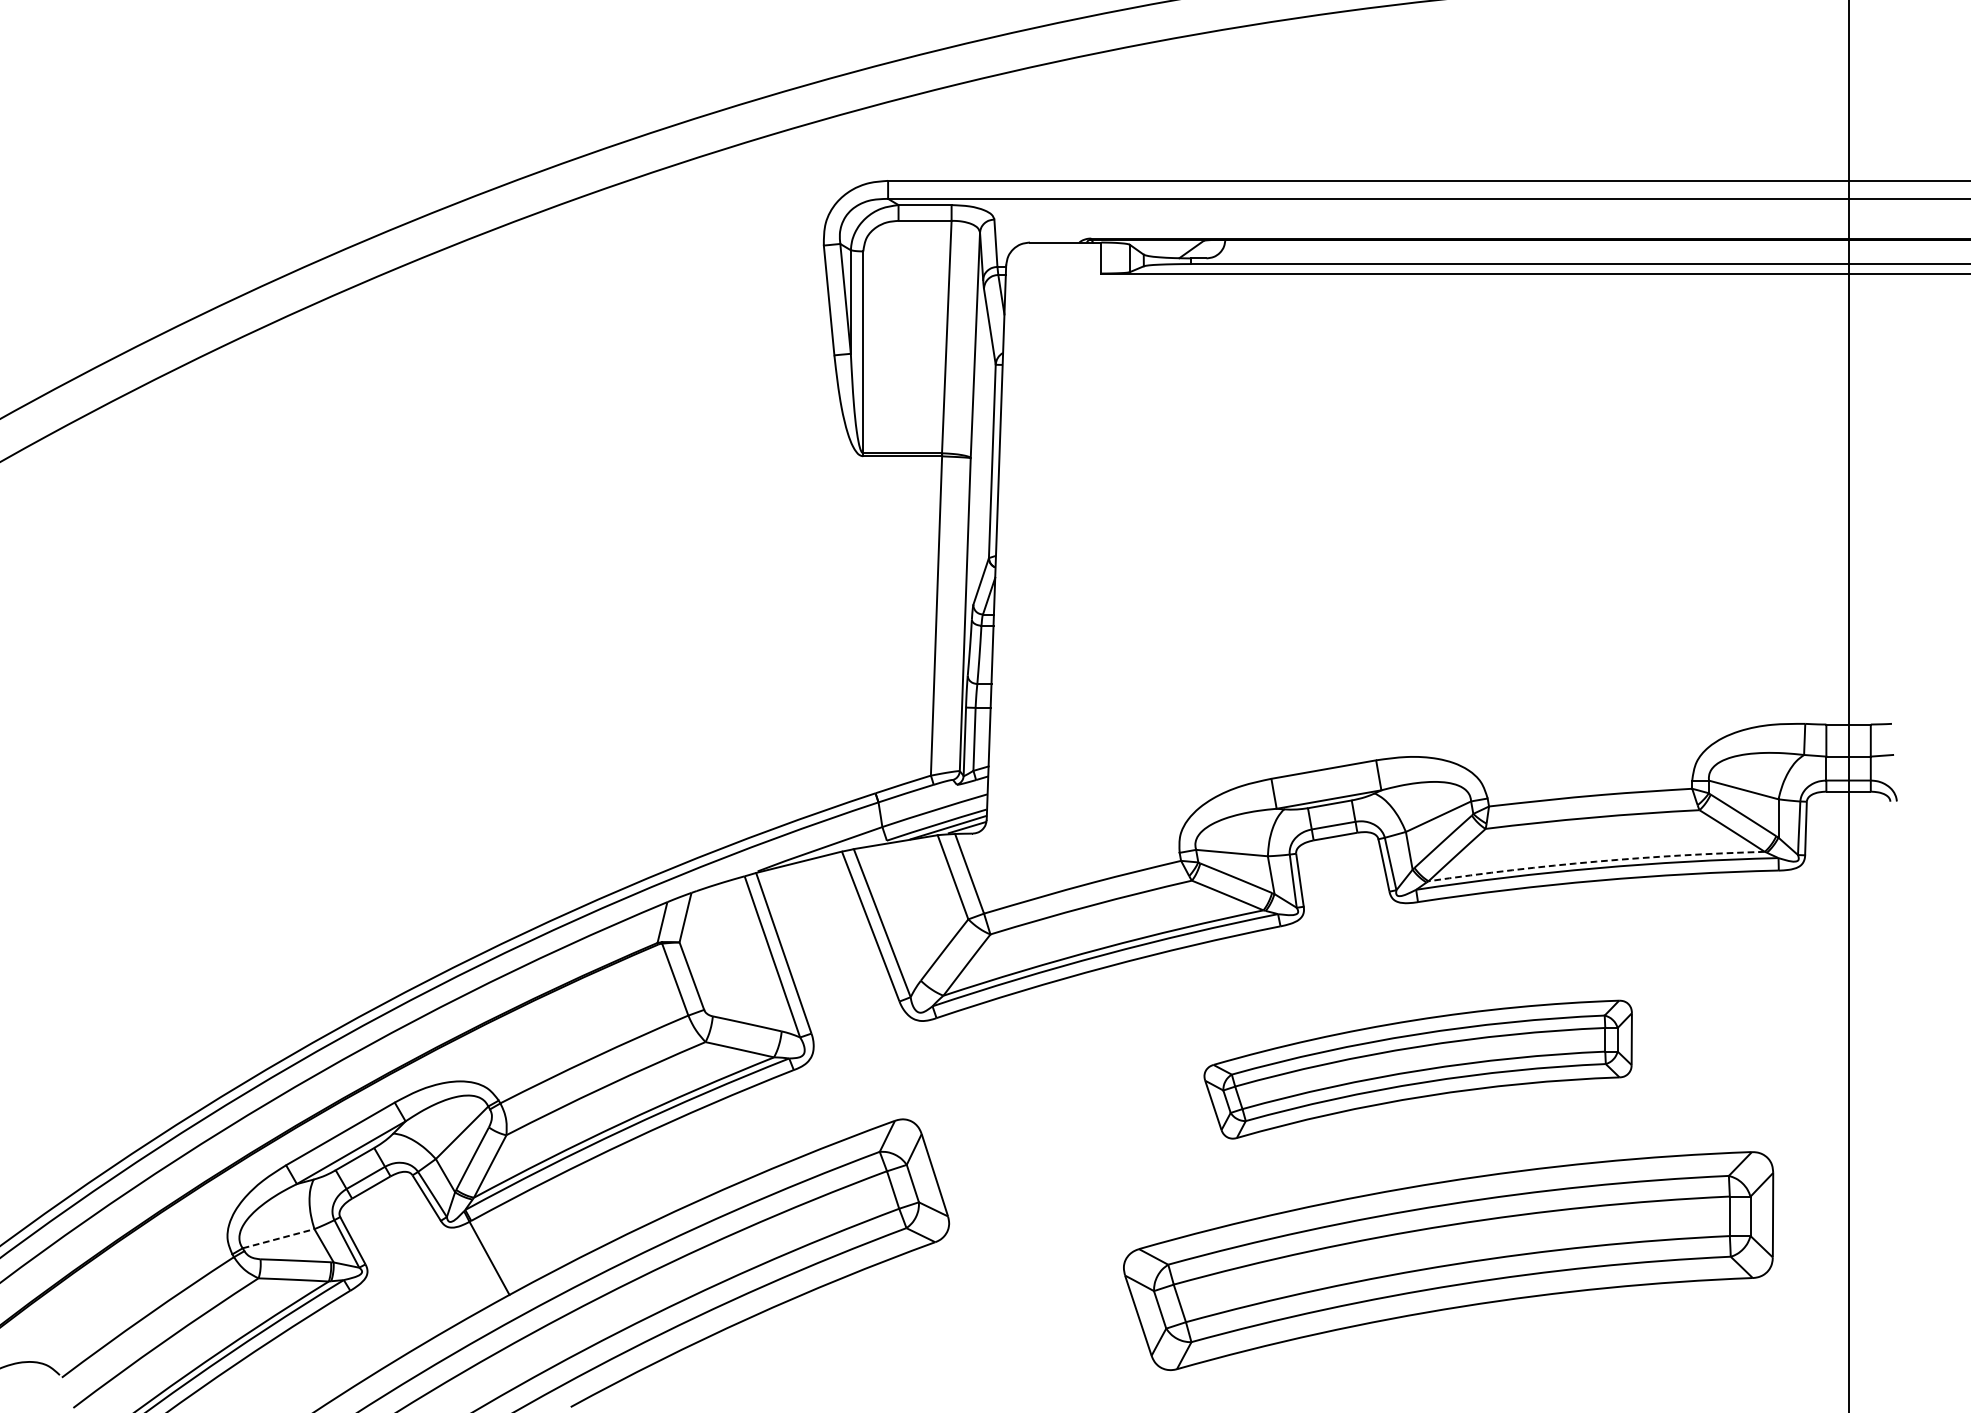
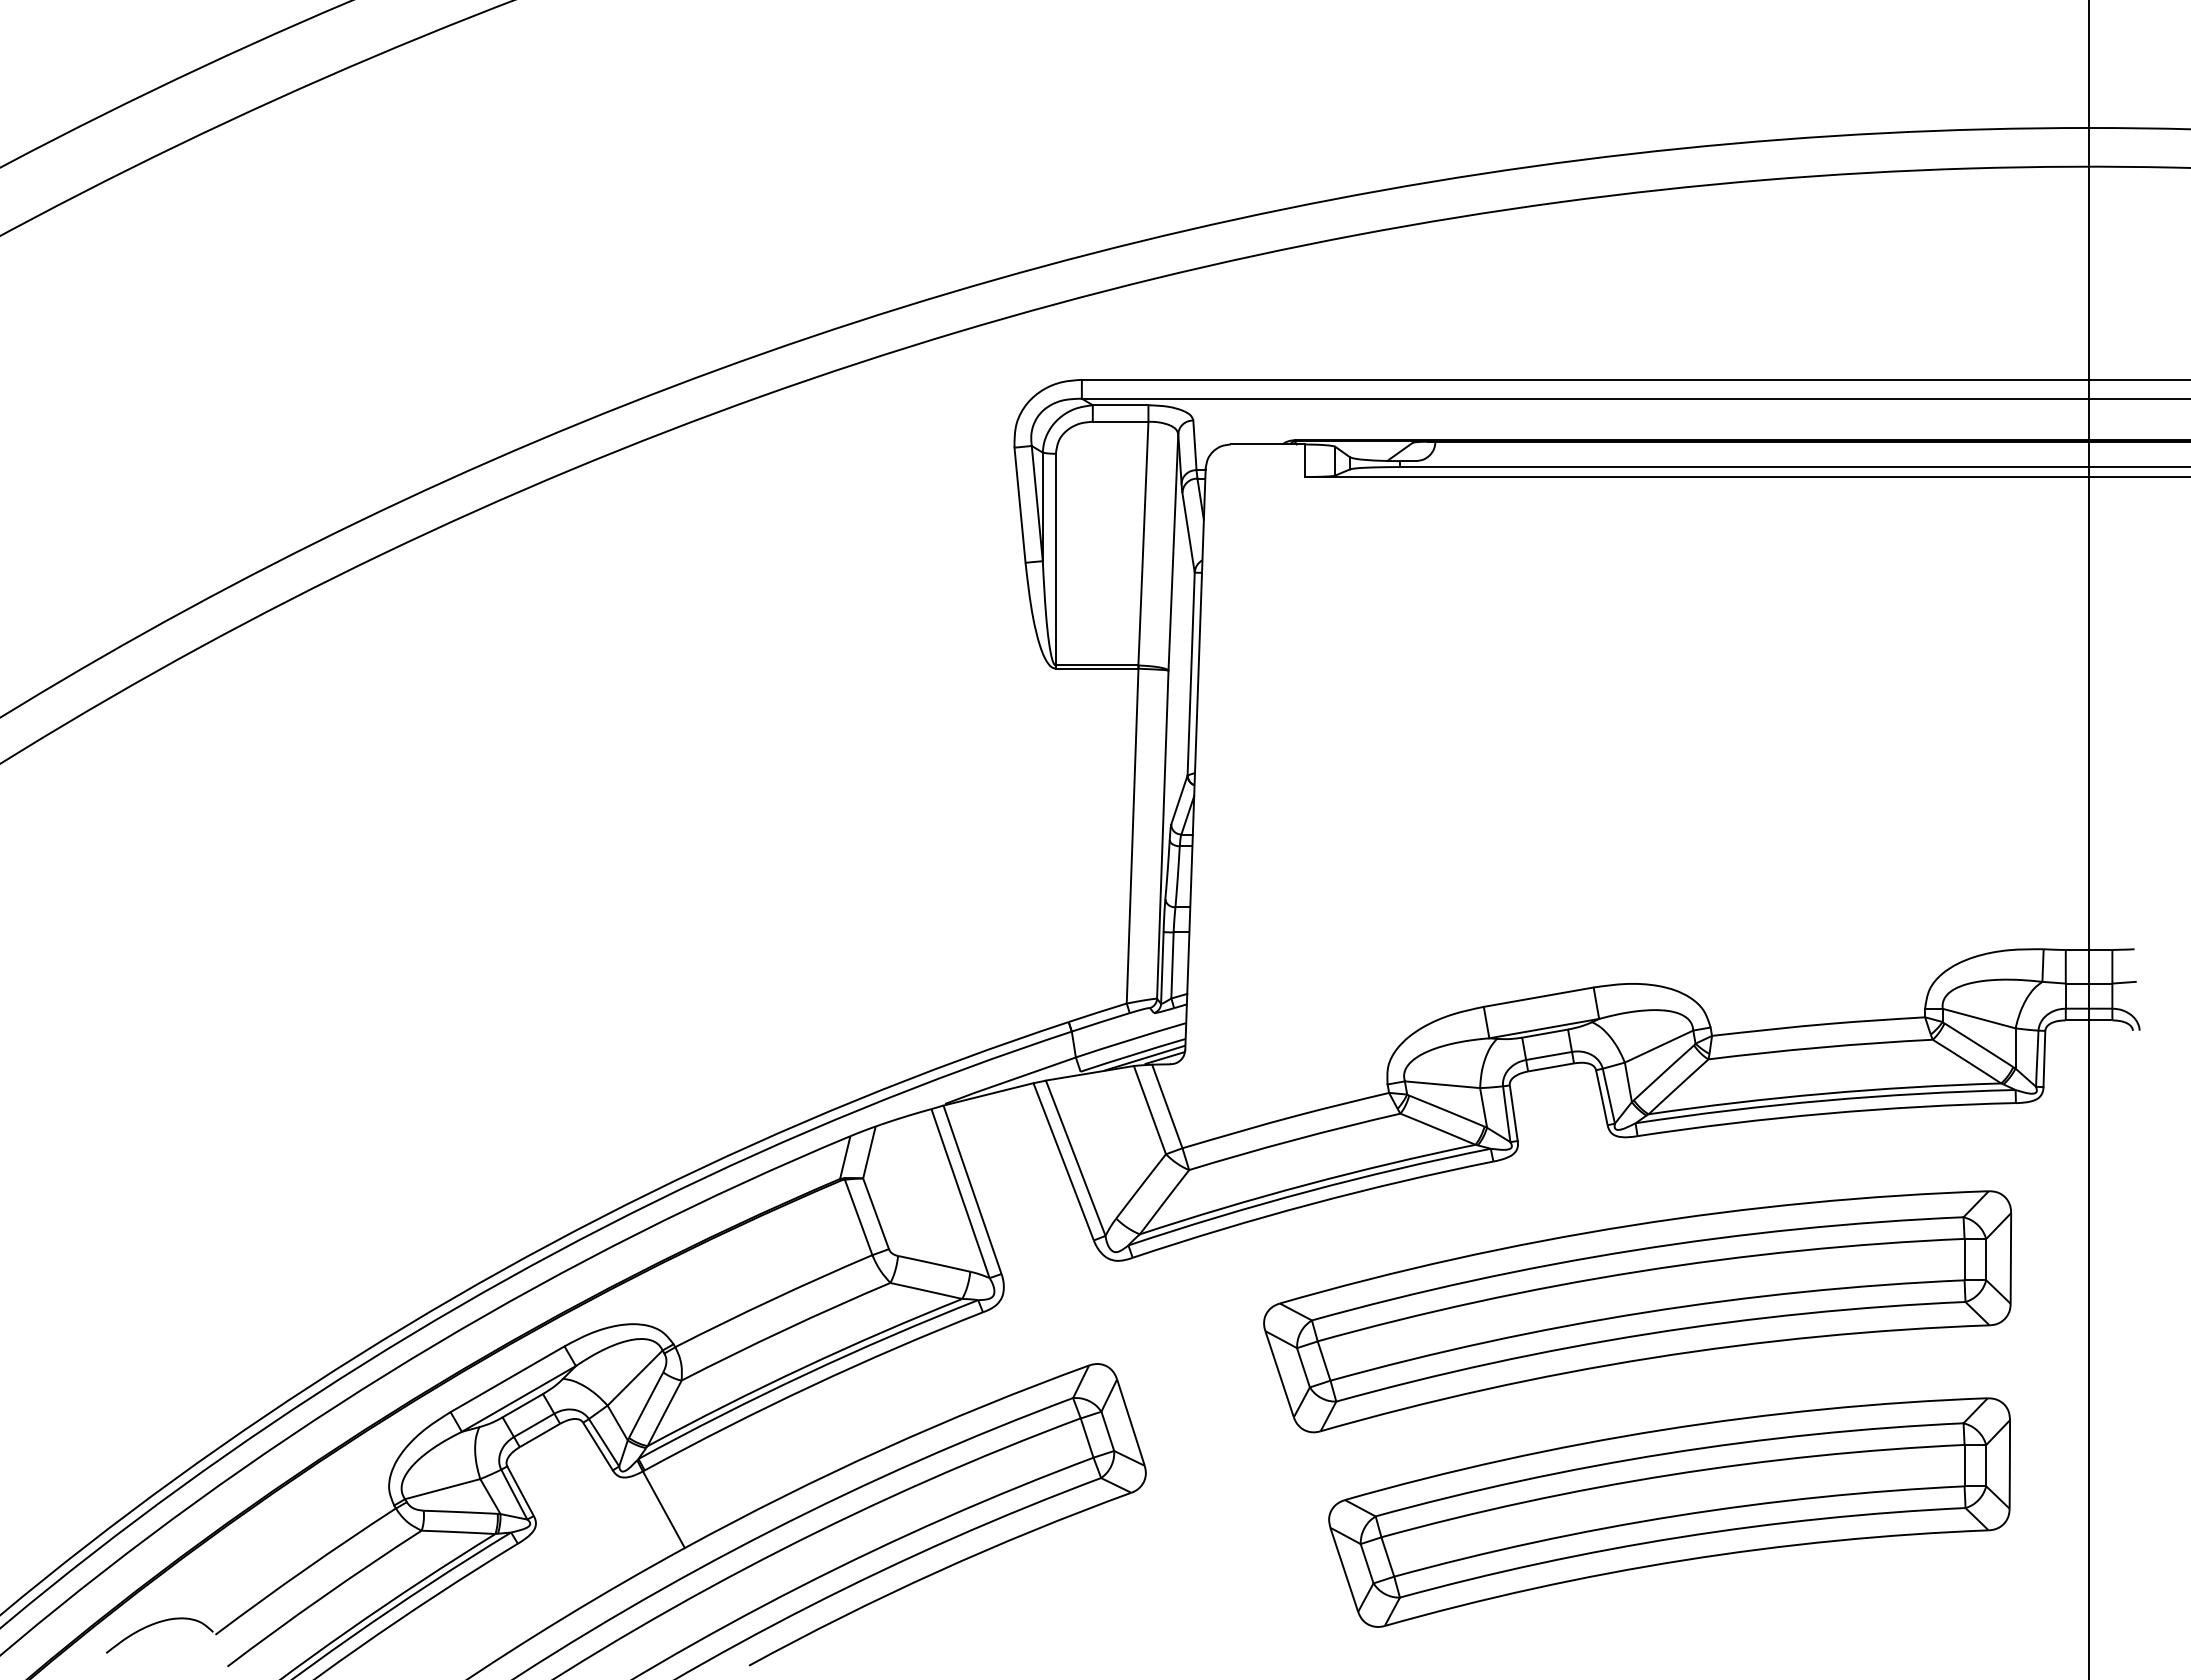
arc: (1596, 861) -> (1824, 1093), dashed -> solid
part: (1417, 1069) -> (1637, 1311), size x1.67
line: (278, 1239) -> (442, 1489), dashed -> solid

